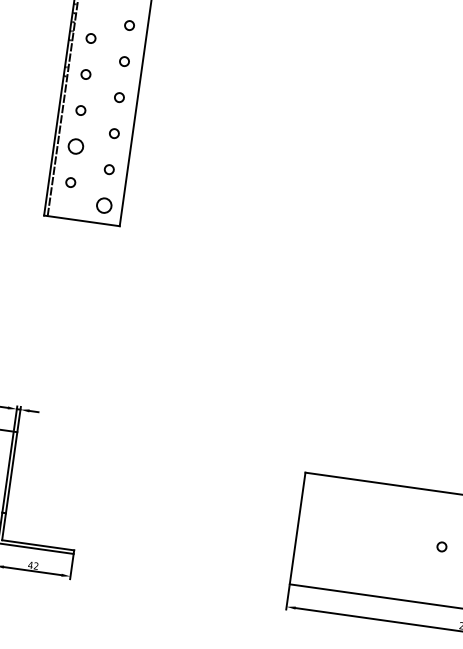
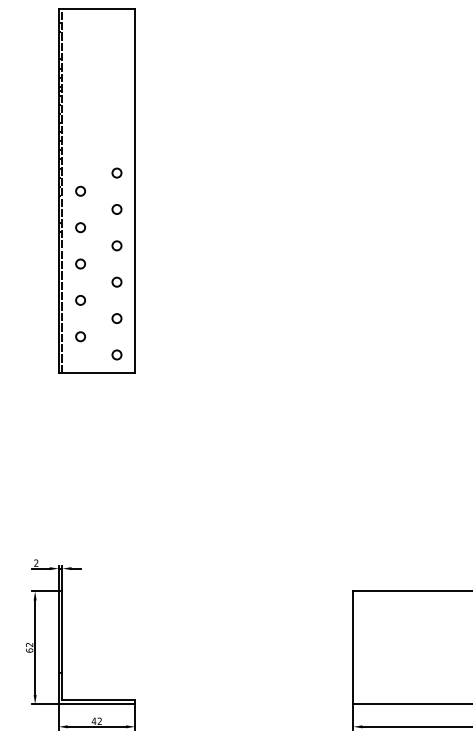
circle: (75, 146) -> (80, 300), size x0.62
circle: (103, 205) -> (116, 354), size x0.62

